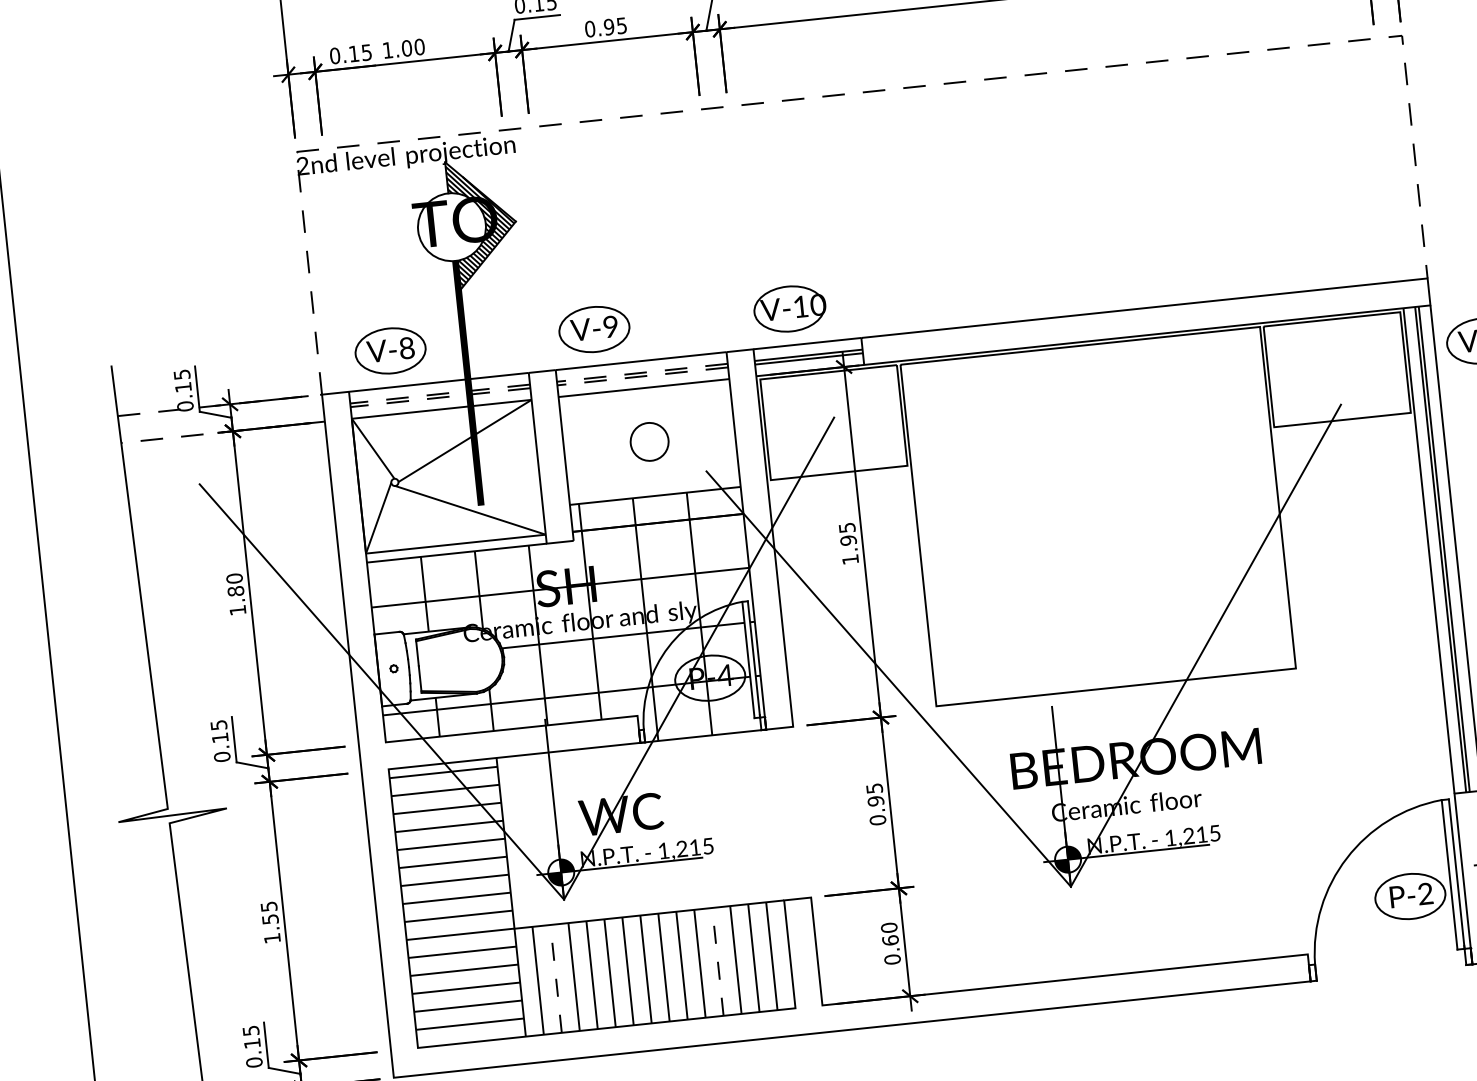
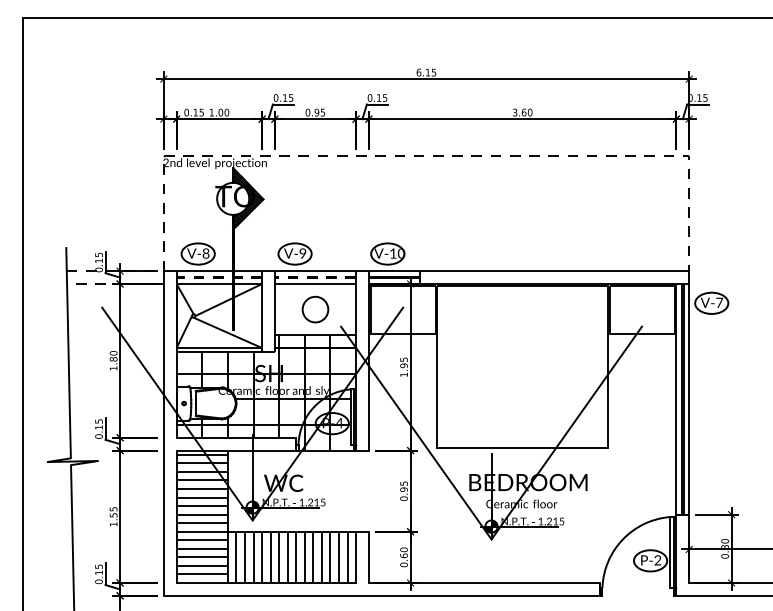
circle: (649, 441) -> (315, 309), size x1.43
line: (717, 962) -> (321, 557), dashed -> solid
line: (557, 979) -> (245, 557), dashed -> solid

